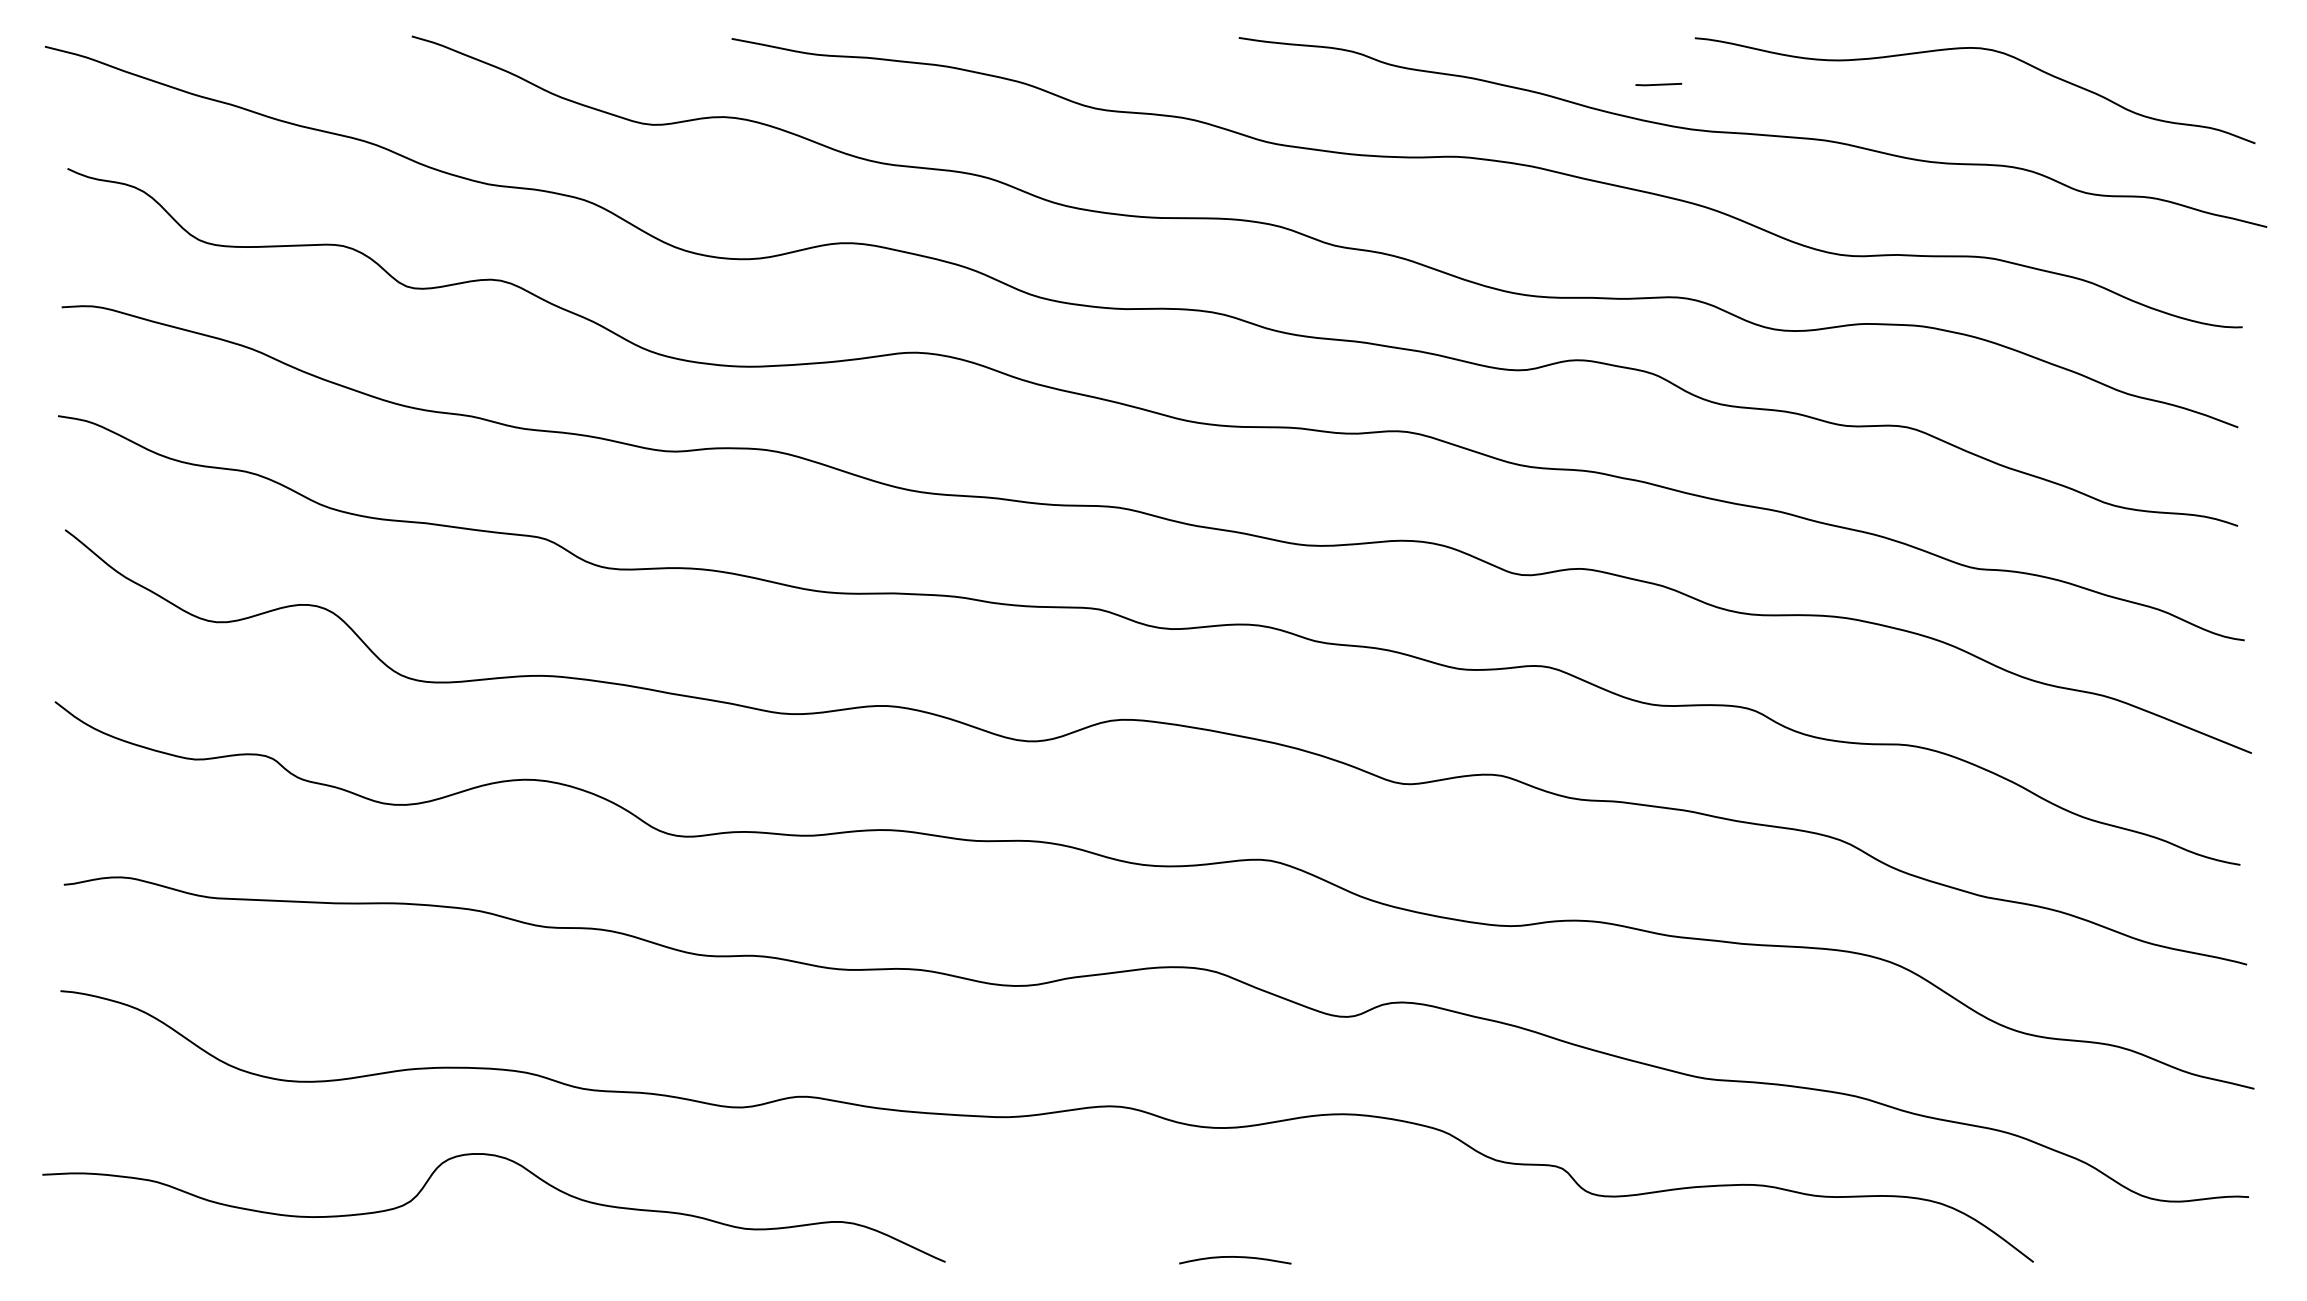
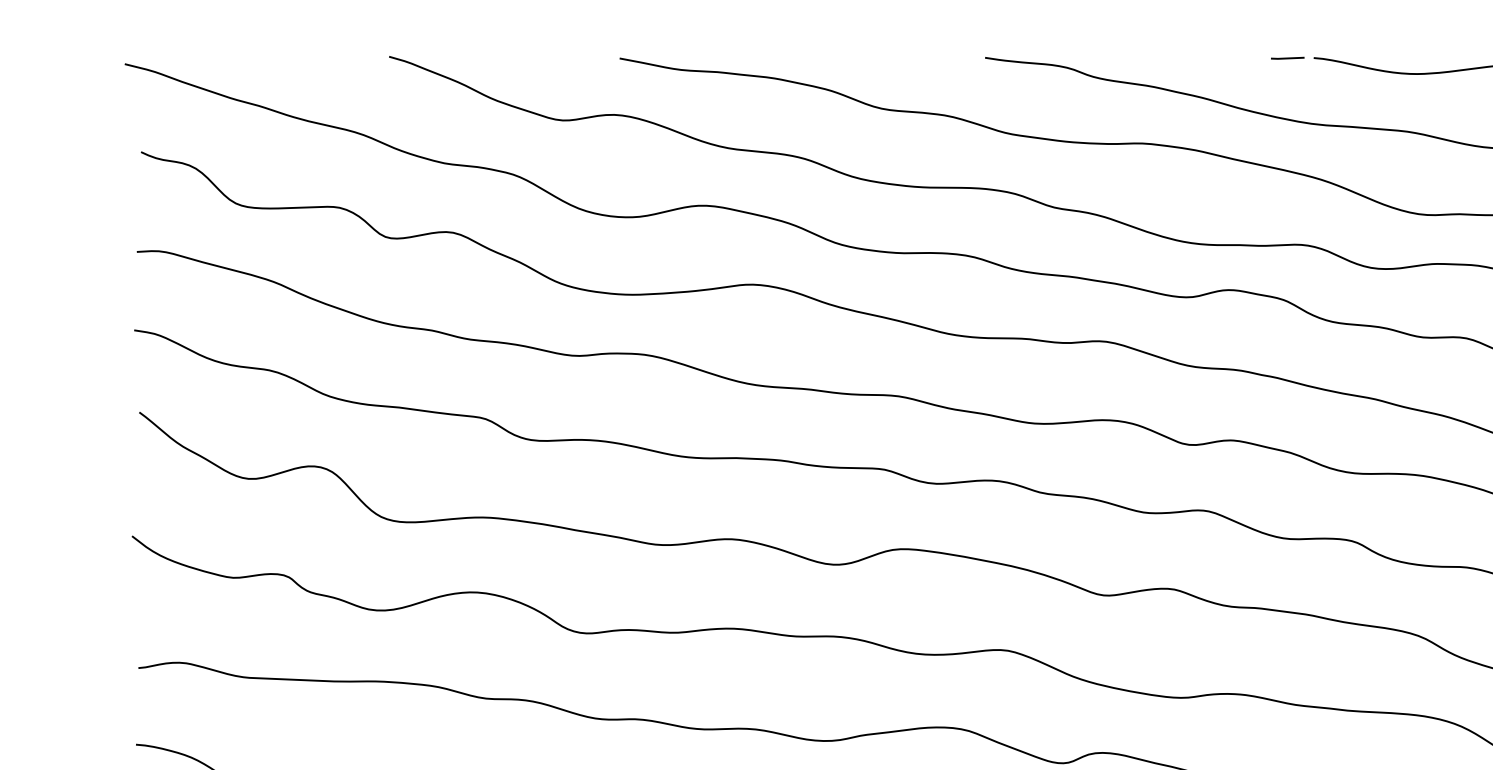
line: (1658, 84) -> (1287, 58), moved

